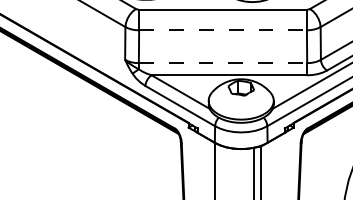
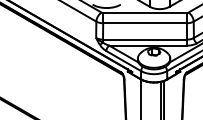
line: (223, 30) -> (145, 23), dashed -> solid
line: (223, 62) -> (145, 39), dashed -> solid

